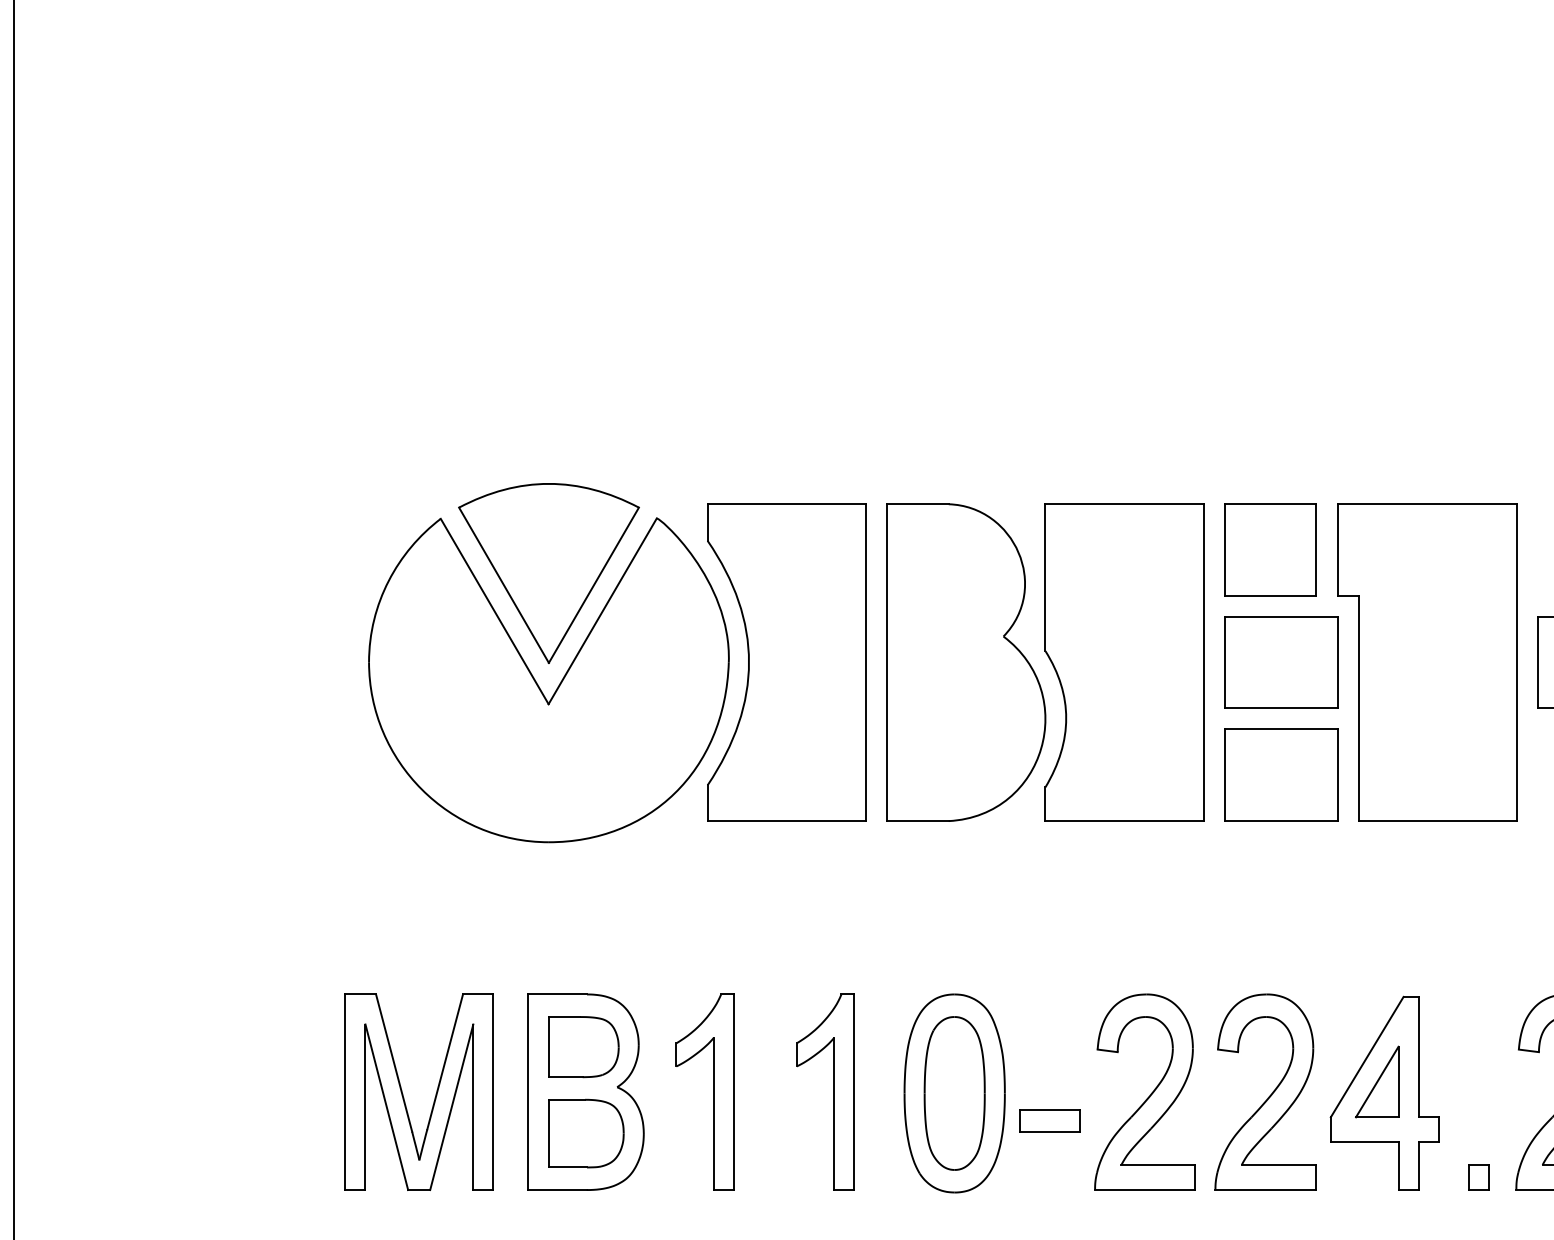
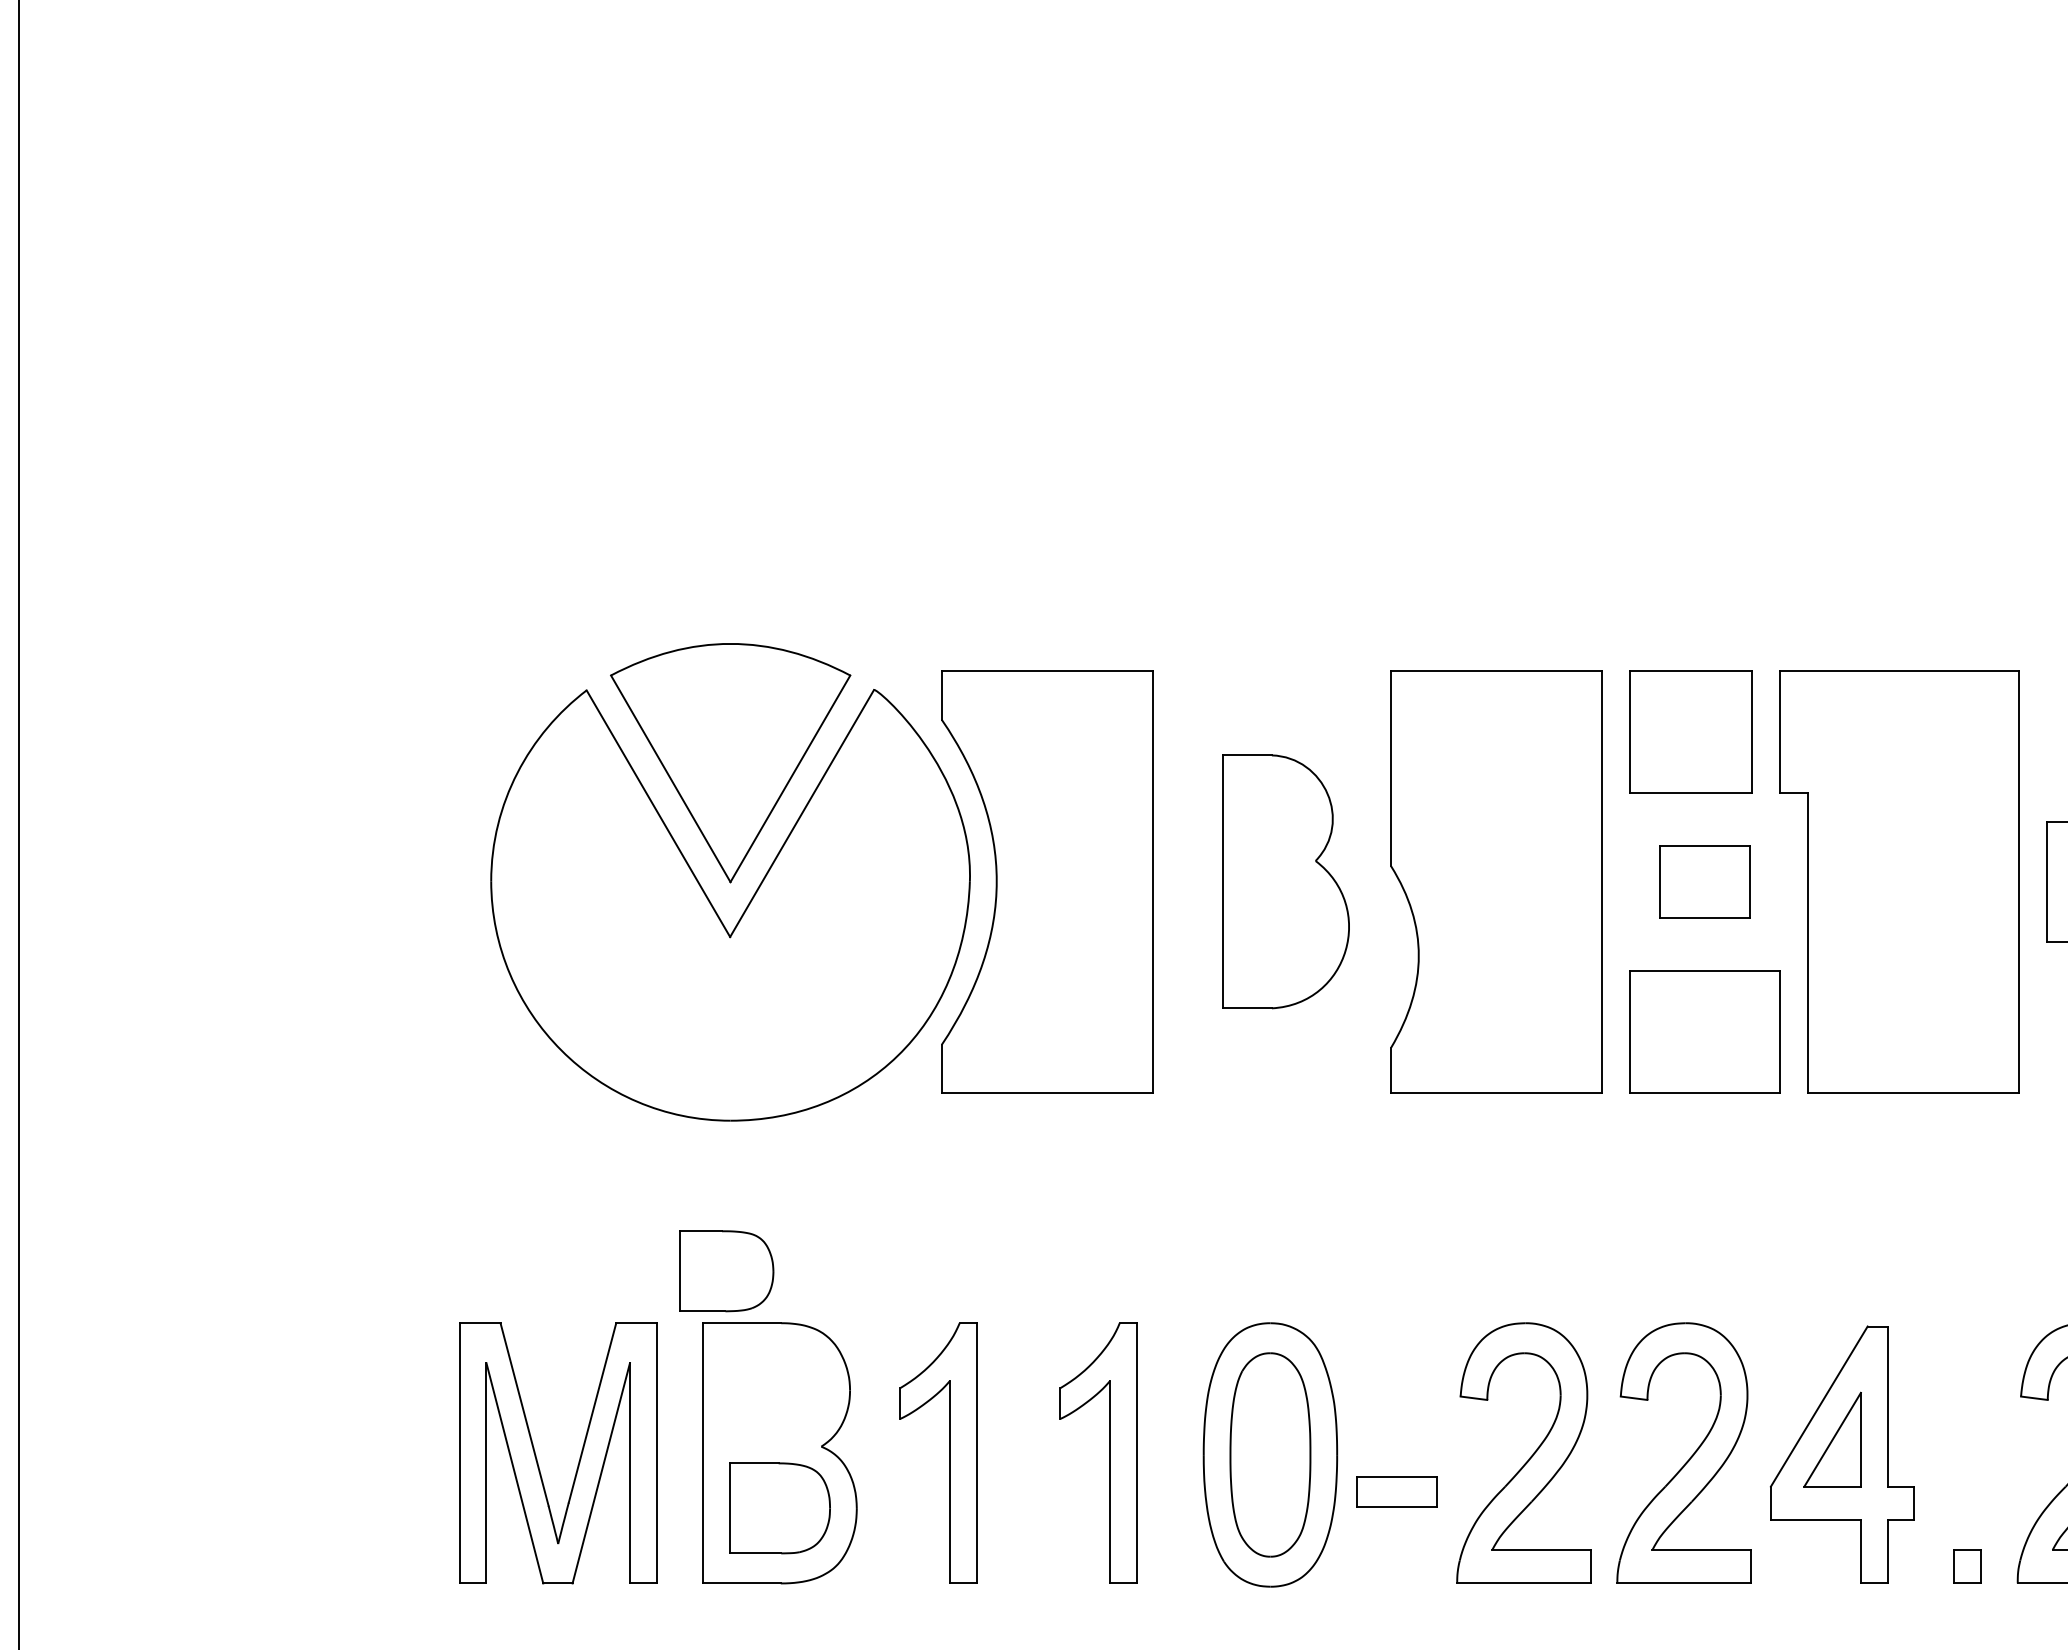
part: (966, 662) -> (1285, 881), size x0.6
part: (1280, 662) -> (1704, 881), size x0.6
part: (583, 1047) -> (726, 1271), moved

